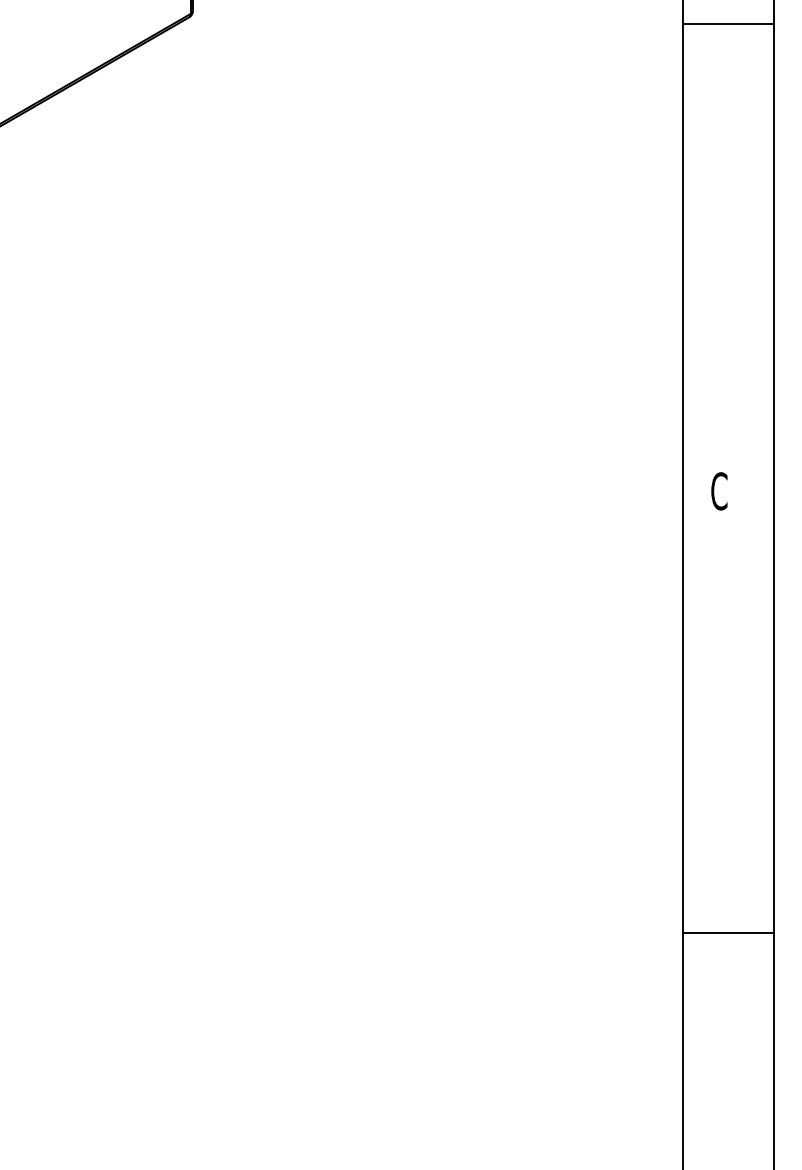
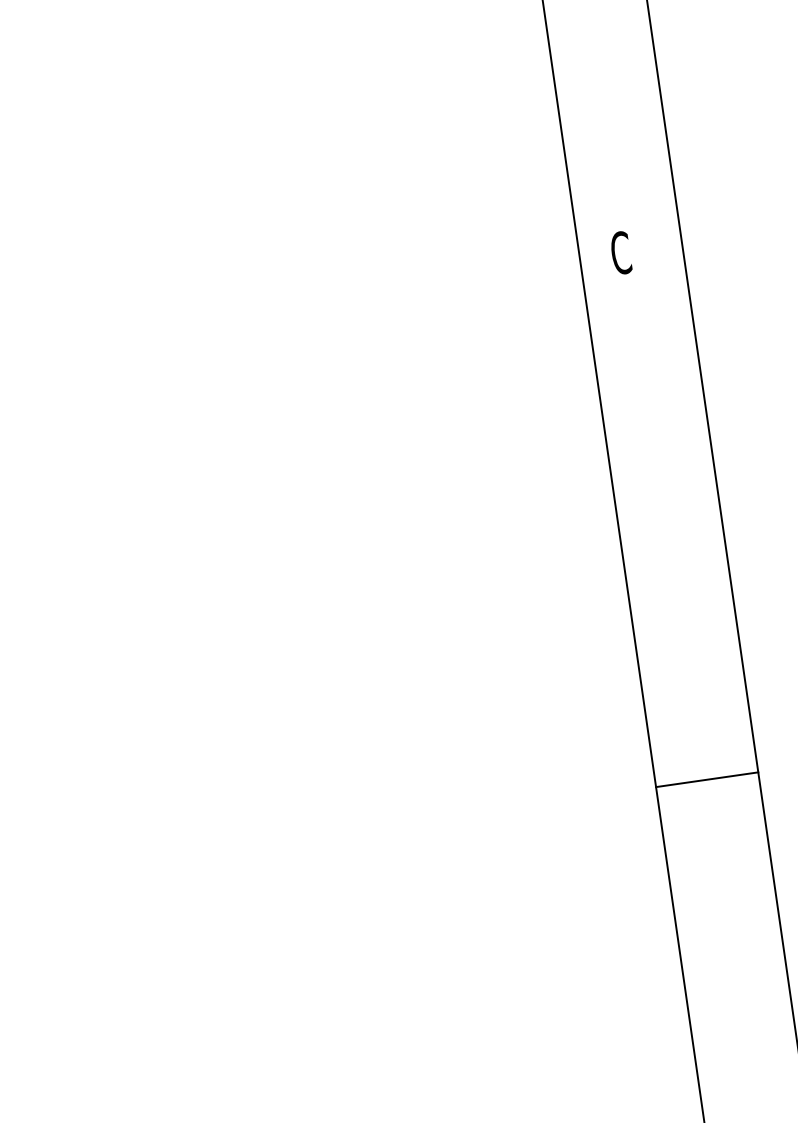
line: (727, 932) -> (706, 779), moved

